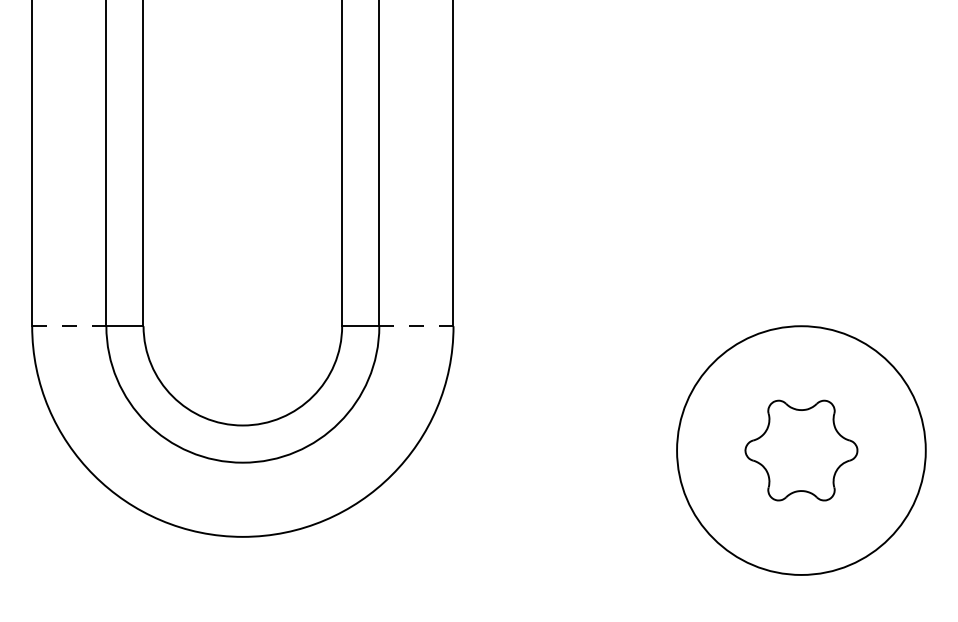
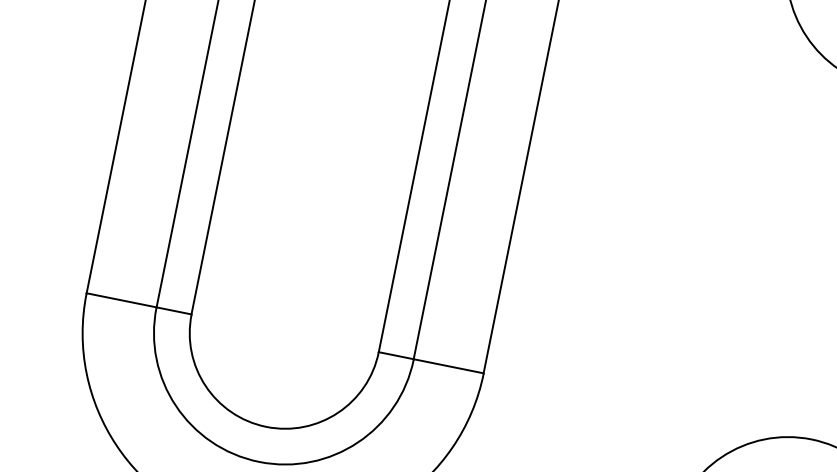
line: (69, 326) -> (121, 300), dashed -> solid
line: (416, 326) -> (448, 366), dashed -> solid

